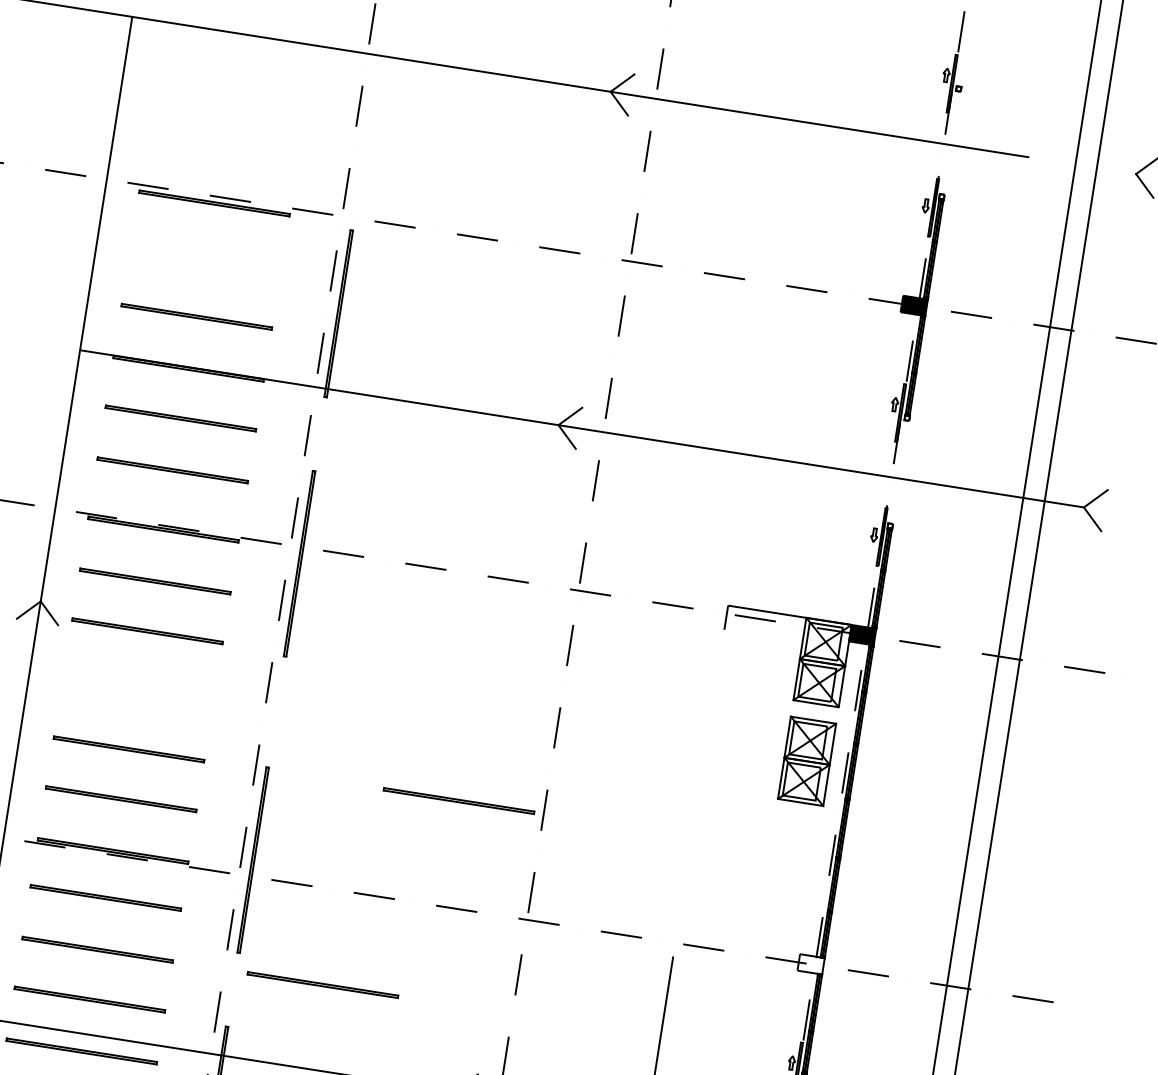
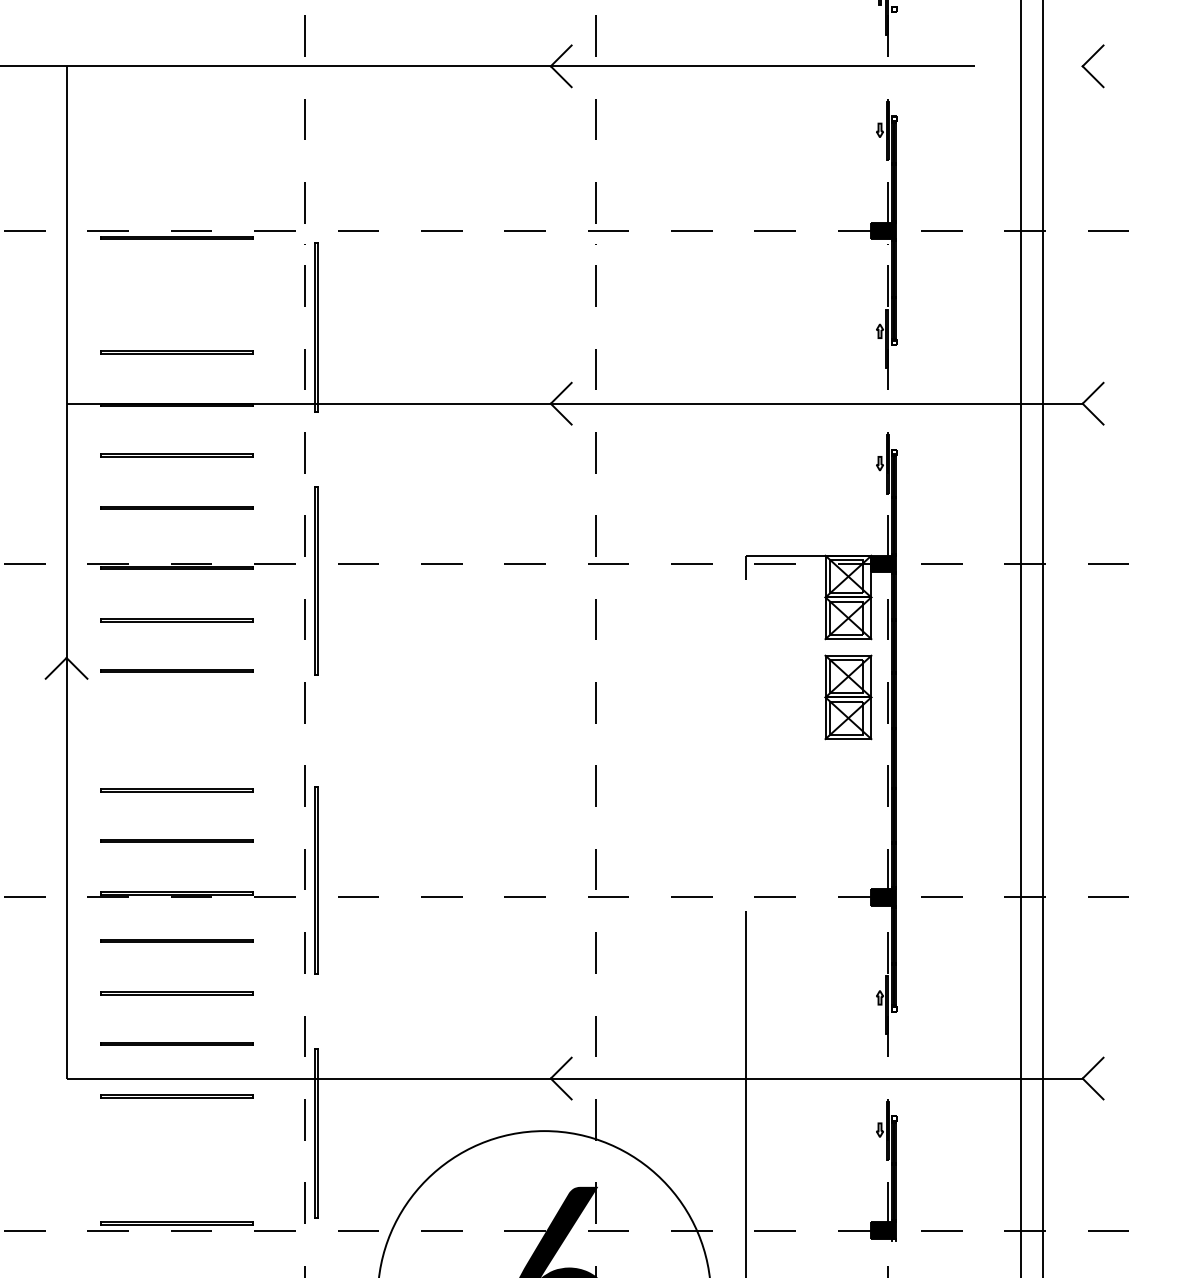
line: (458, 800) -> (510, 789), removed
fill: (810, 964) -> (883, 897), added
line: (322, 984) -> (404, 992), removed

